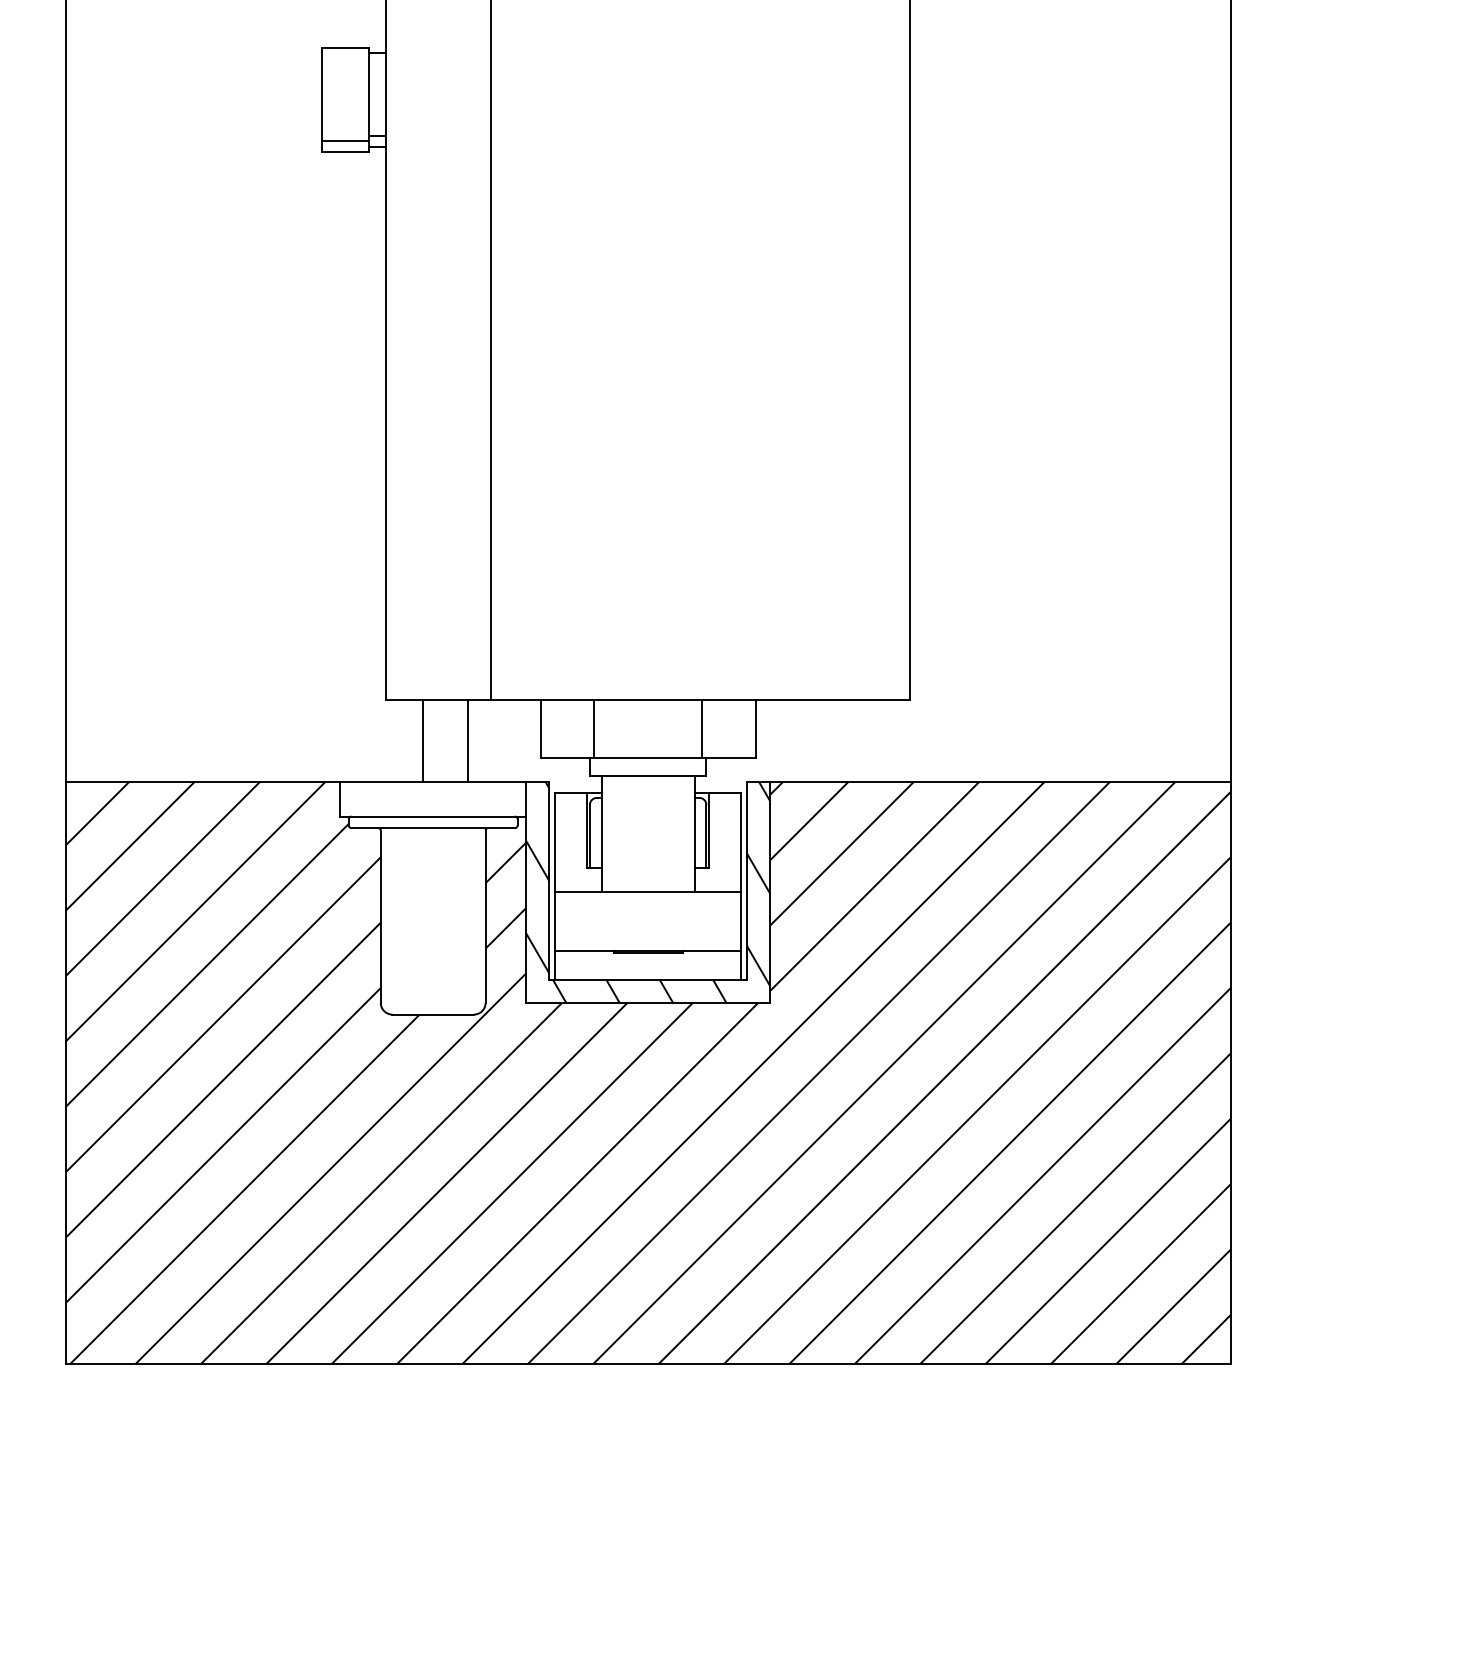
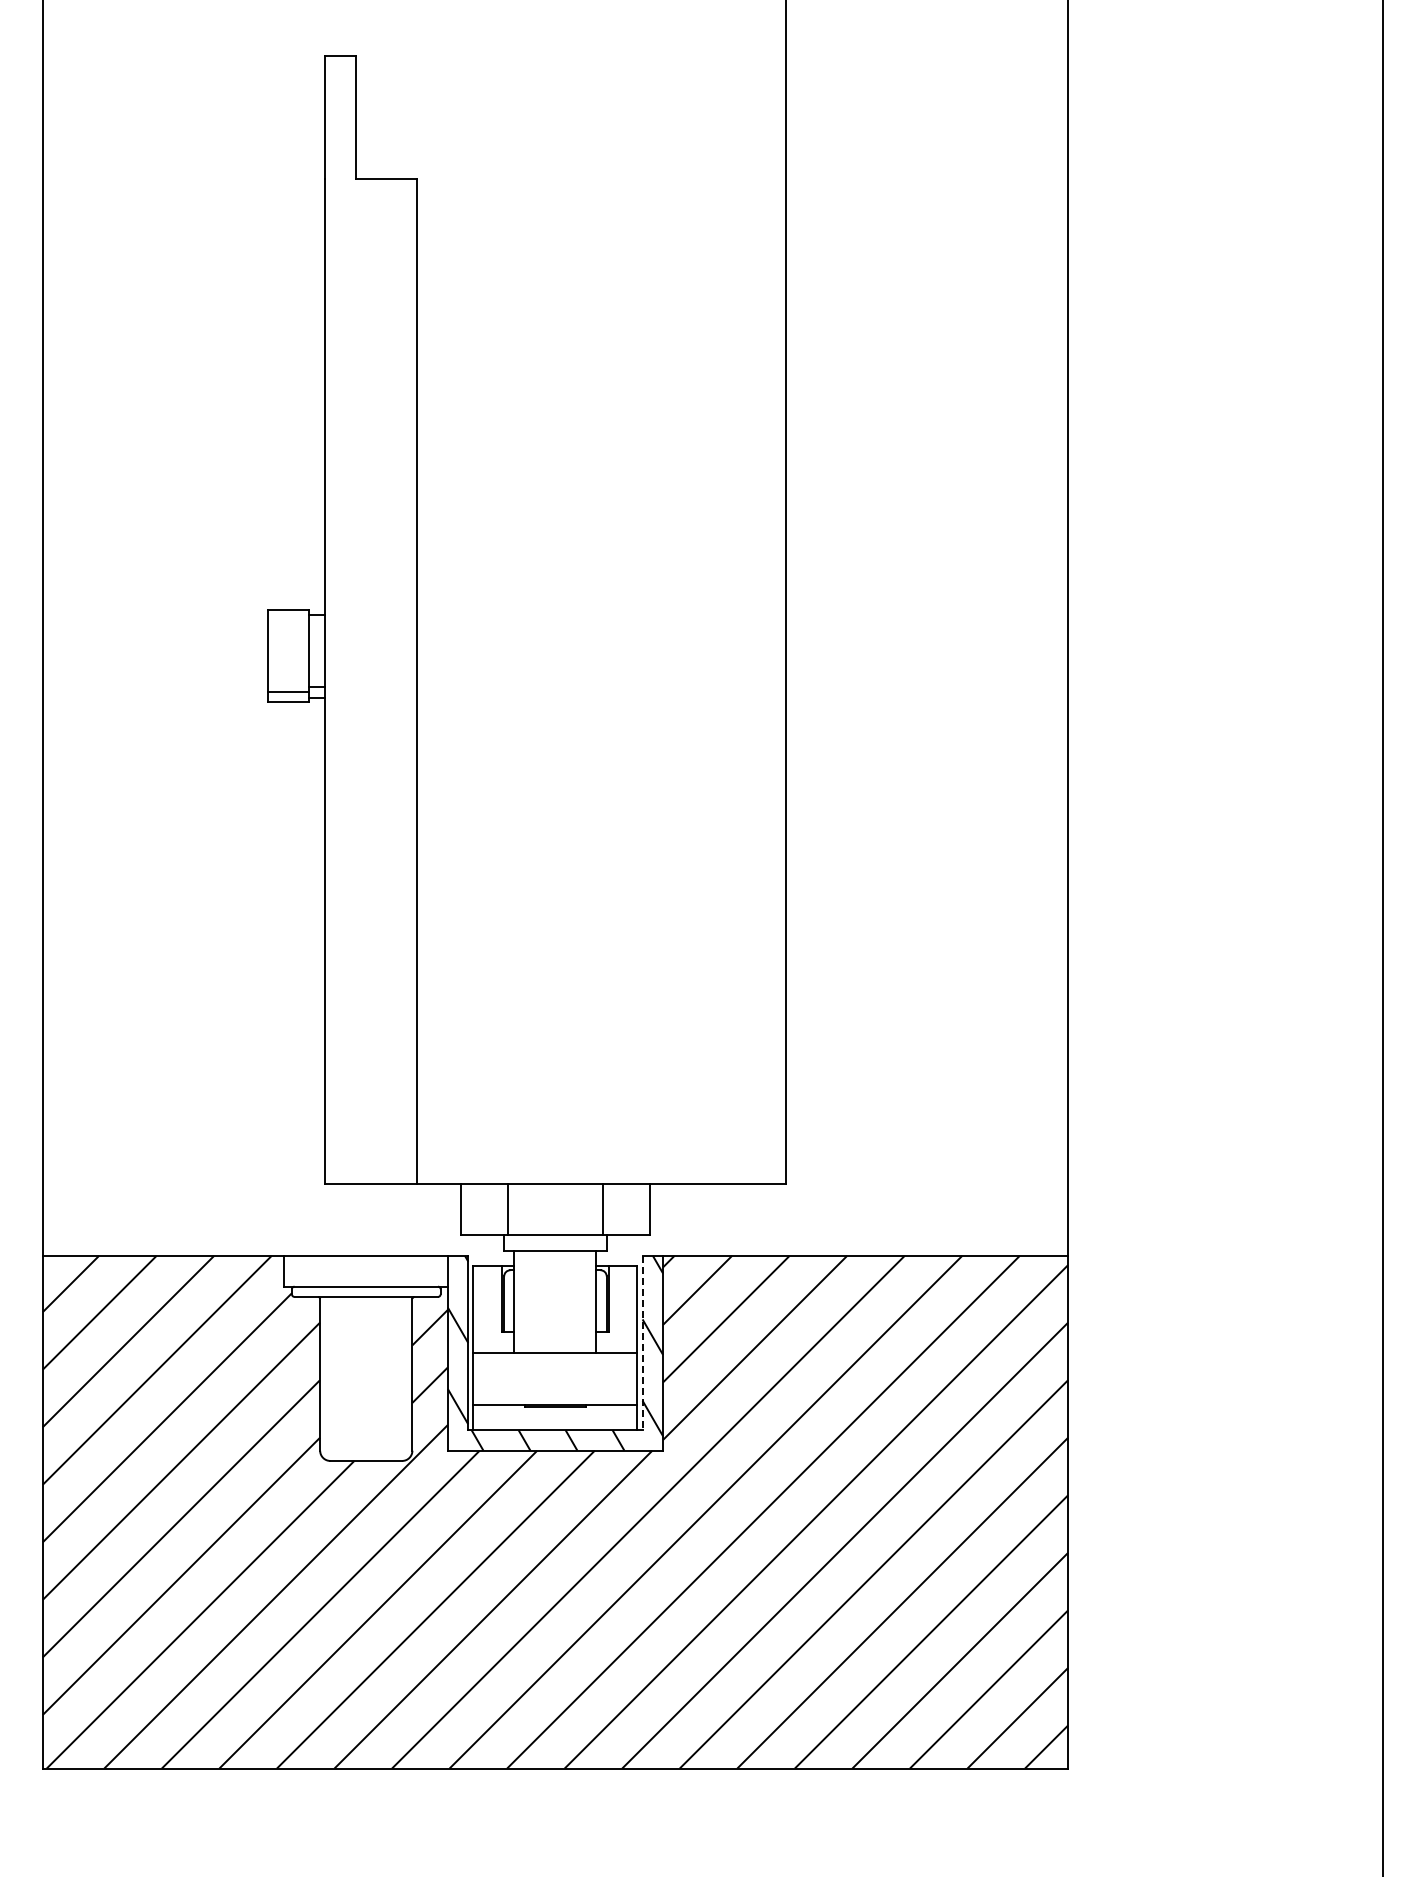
line: (423, 740) -> (357, 1219), removed
line: (468, 740) -> (397, 1219), removed
line: (747, 881) -> (642, 1343), solid -> dashed

